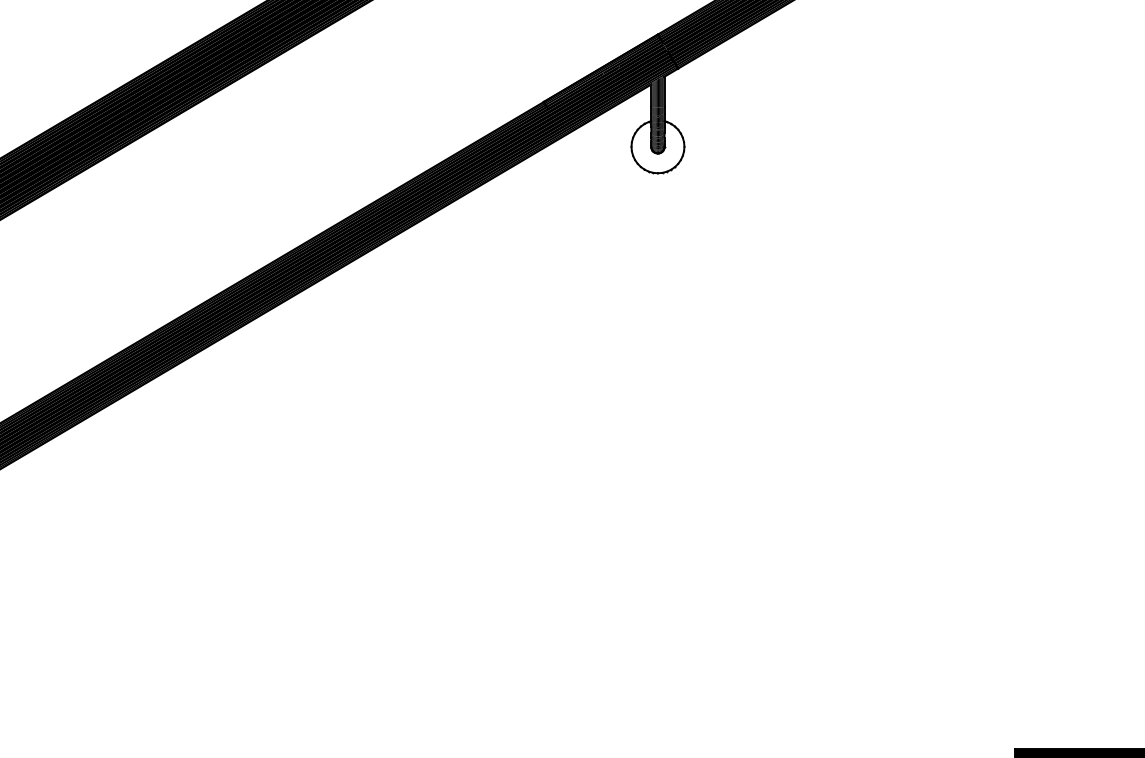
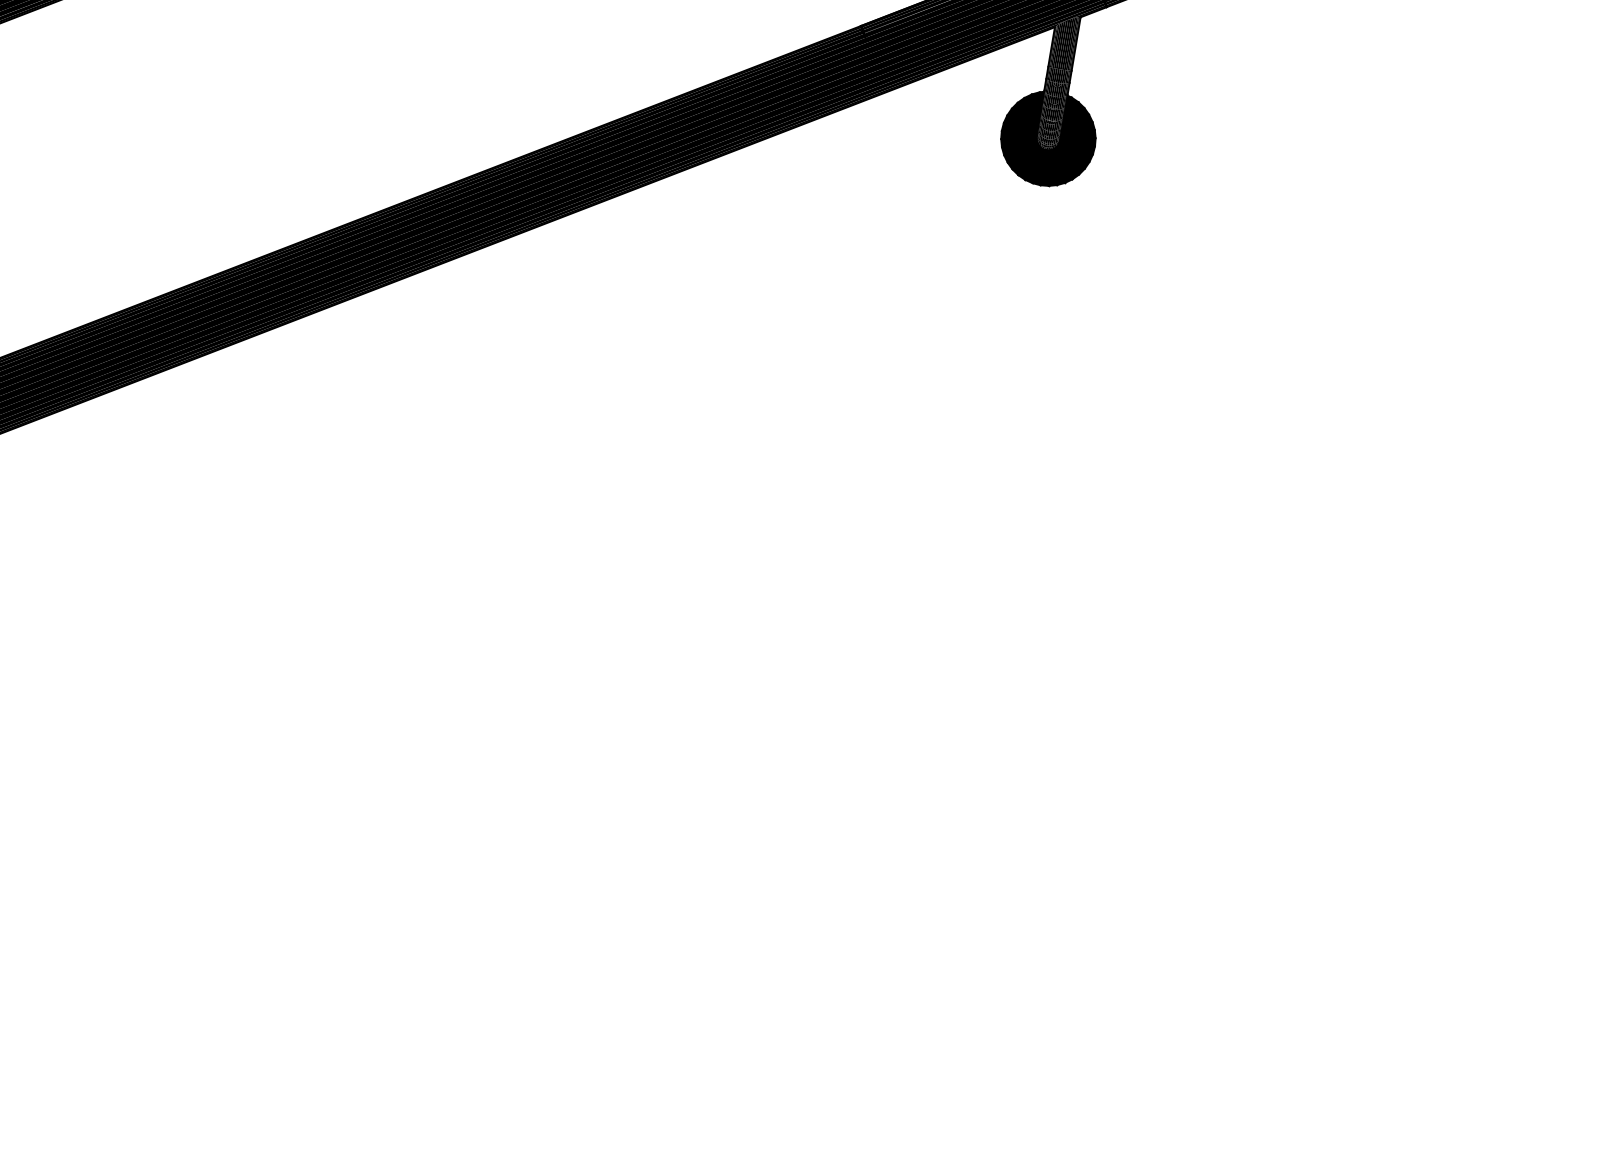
fill: (657, 147) -> (1047, 139), added

